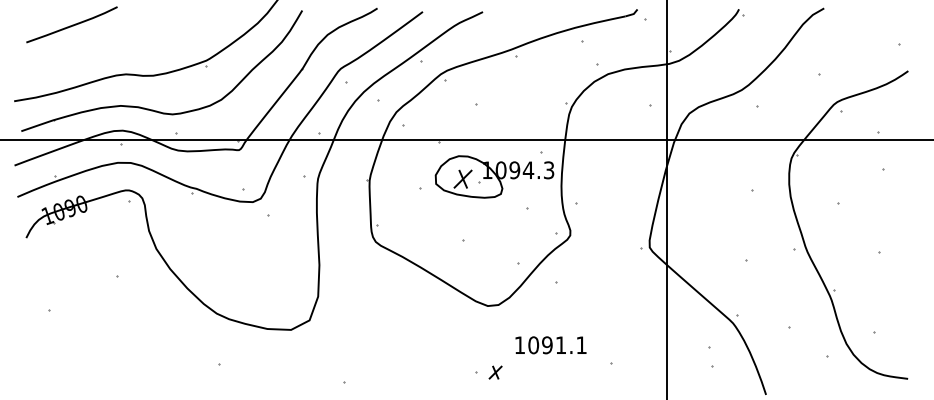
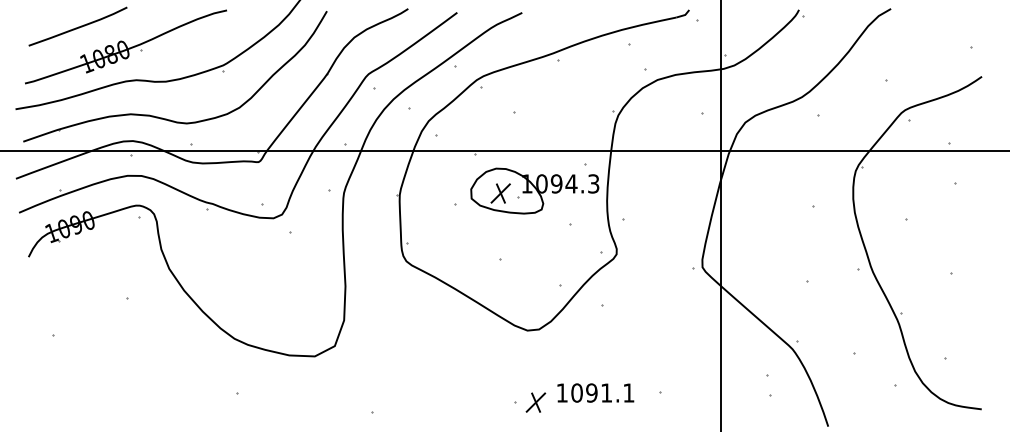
part: (115, 43) -> (125, 46), added
text: (550, 344) -> (595, 392), moved
part: (495, 372) -> (535, 402), size x1.43

